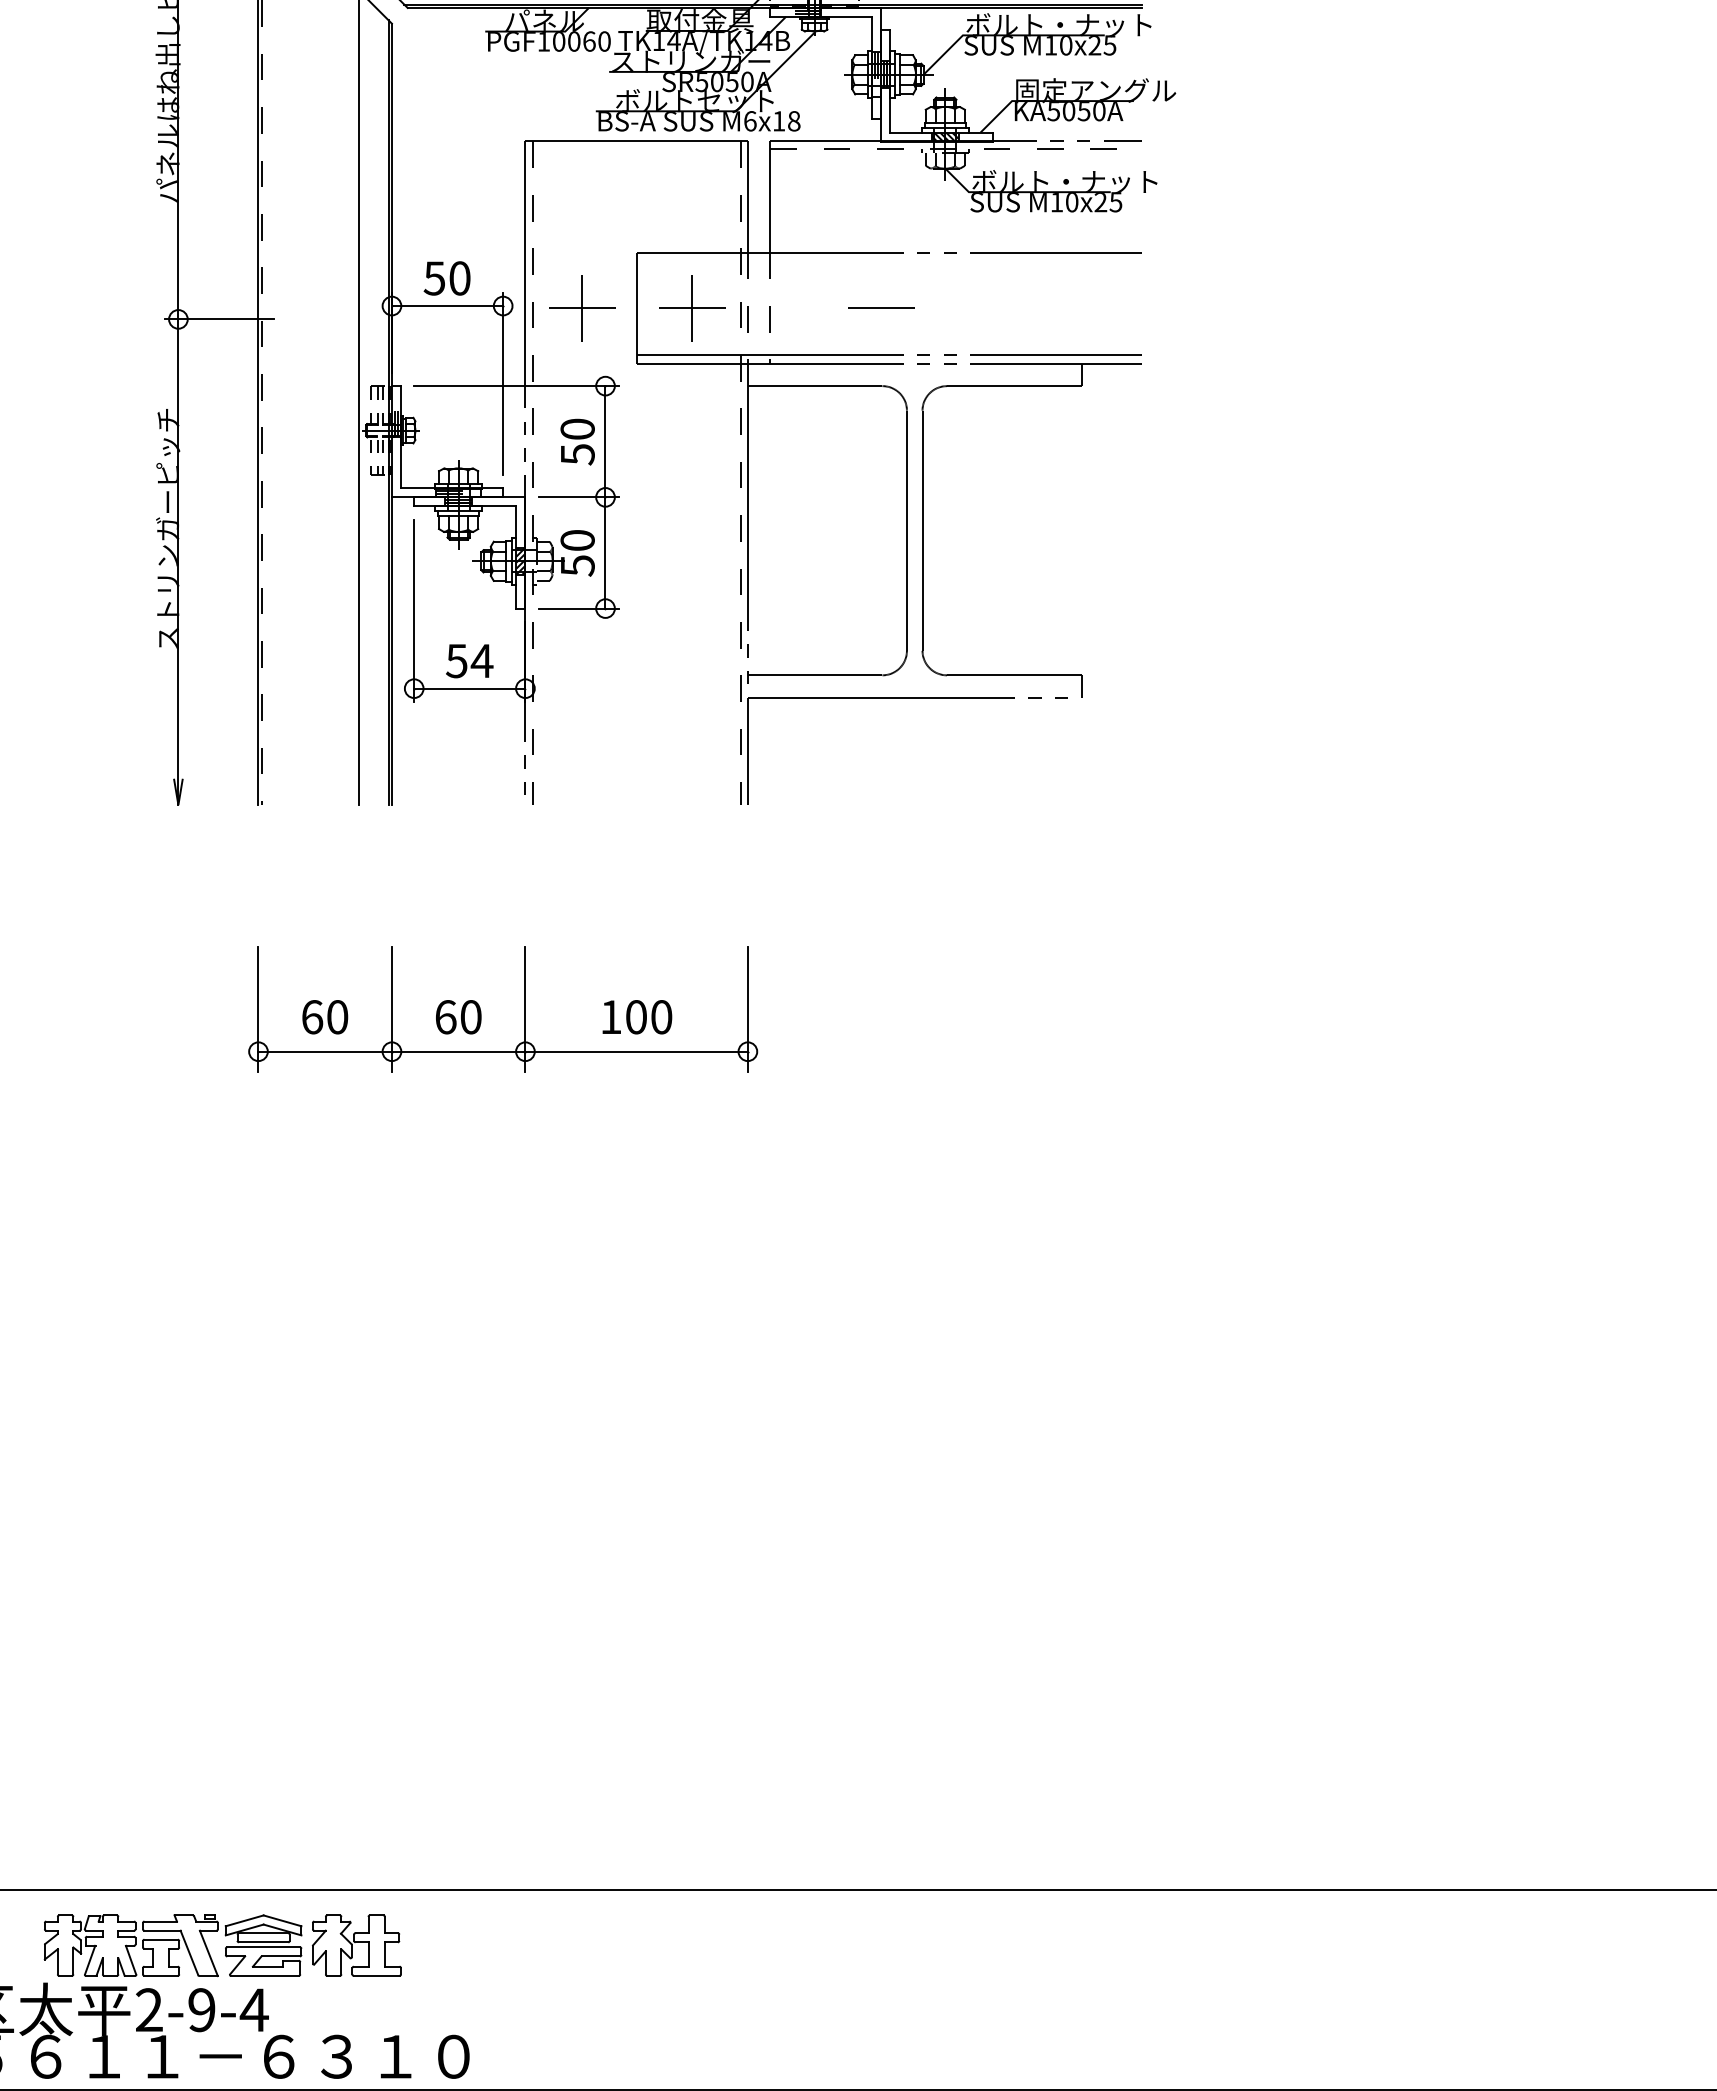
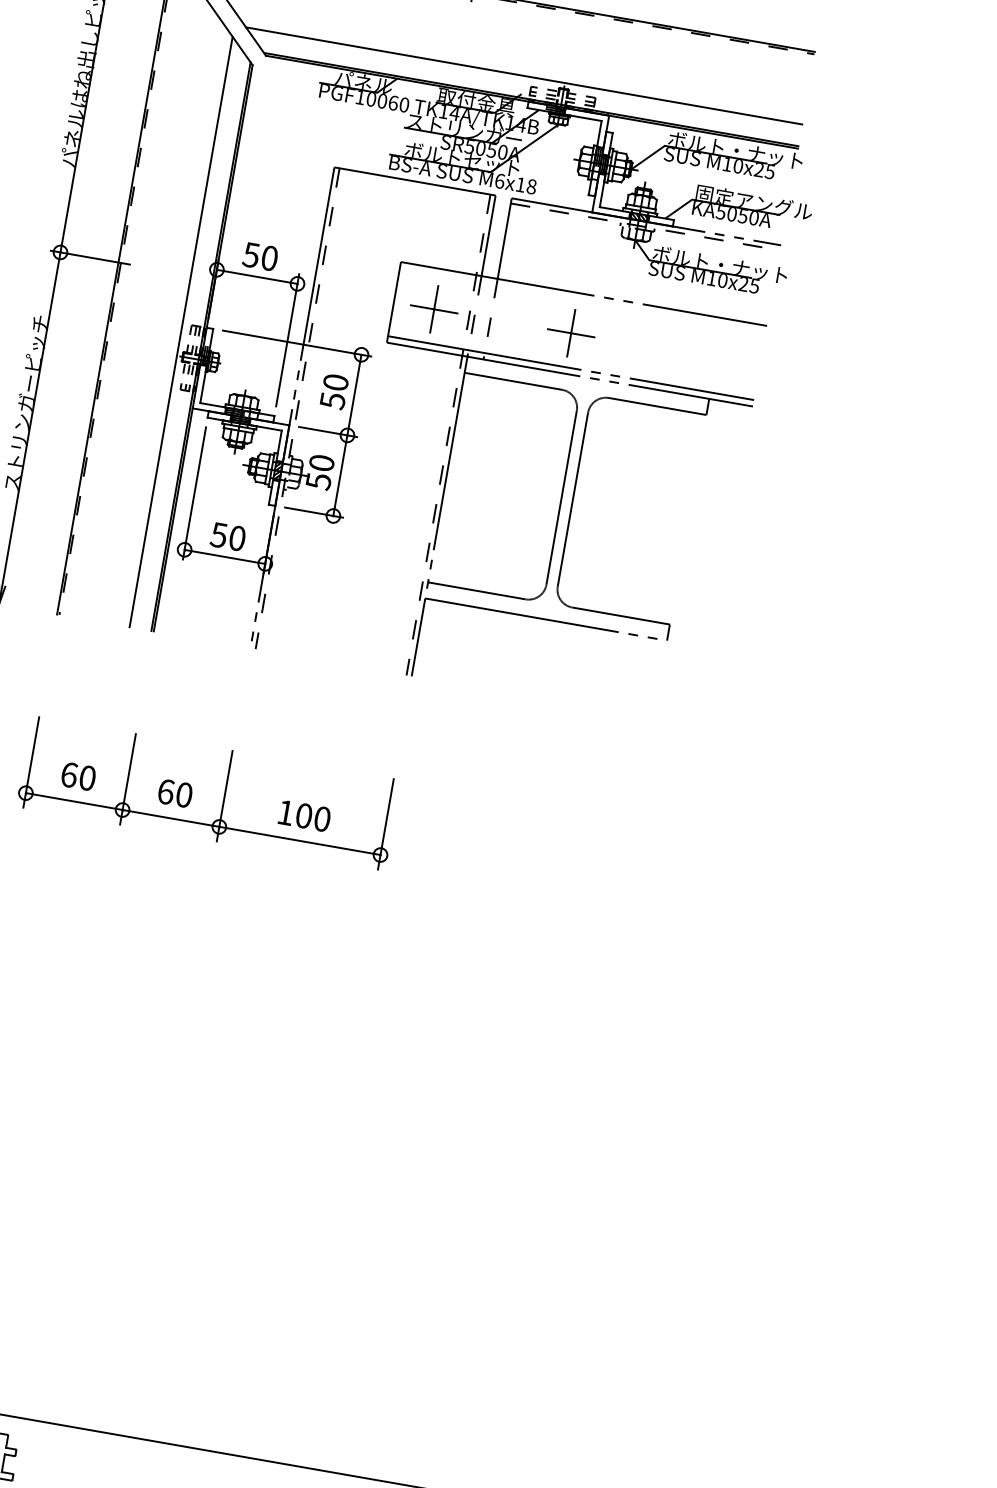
line: (881, 307) -> (571, 332), added
part: (582, 308) -> (354, 295), removed
text: (481, 660) -> (236, 537), 54 -> 50

